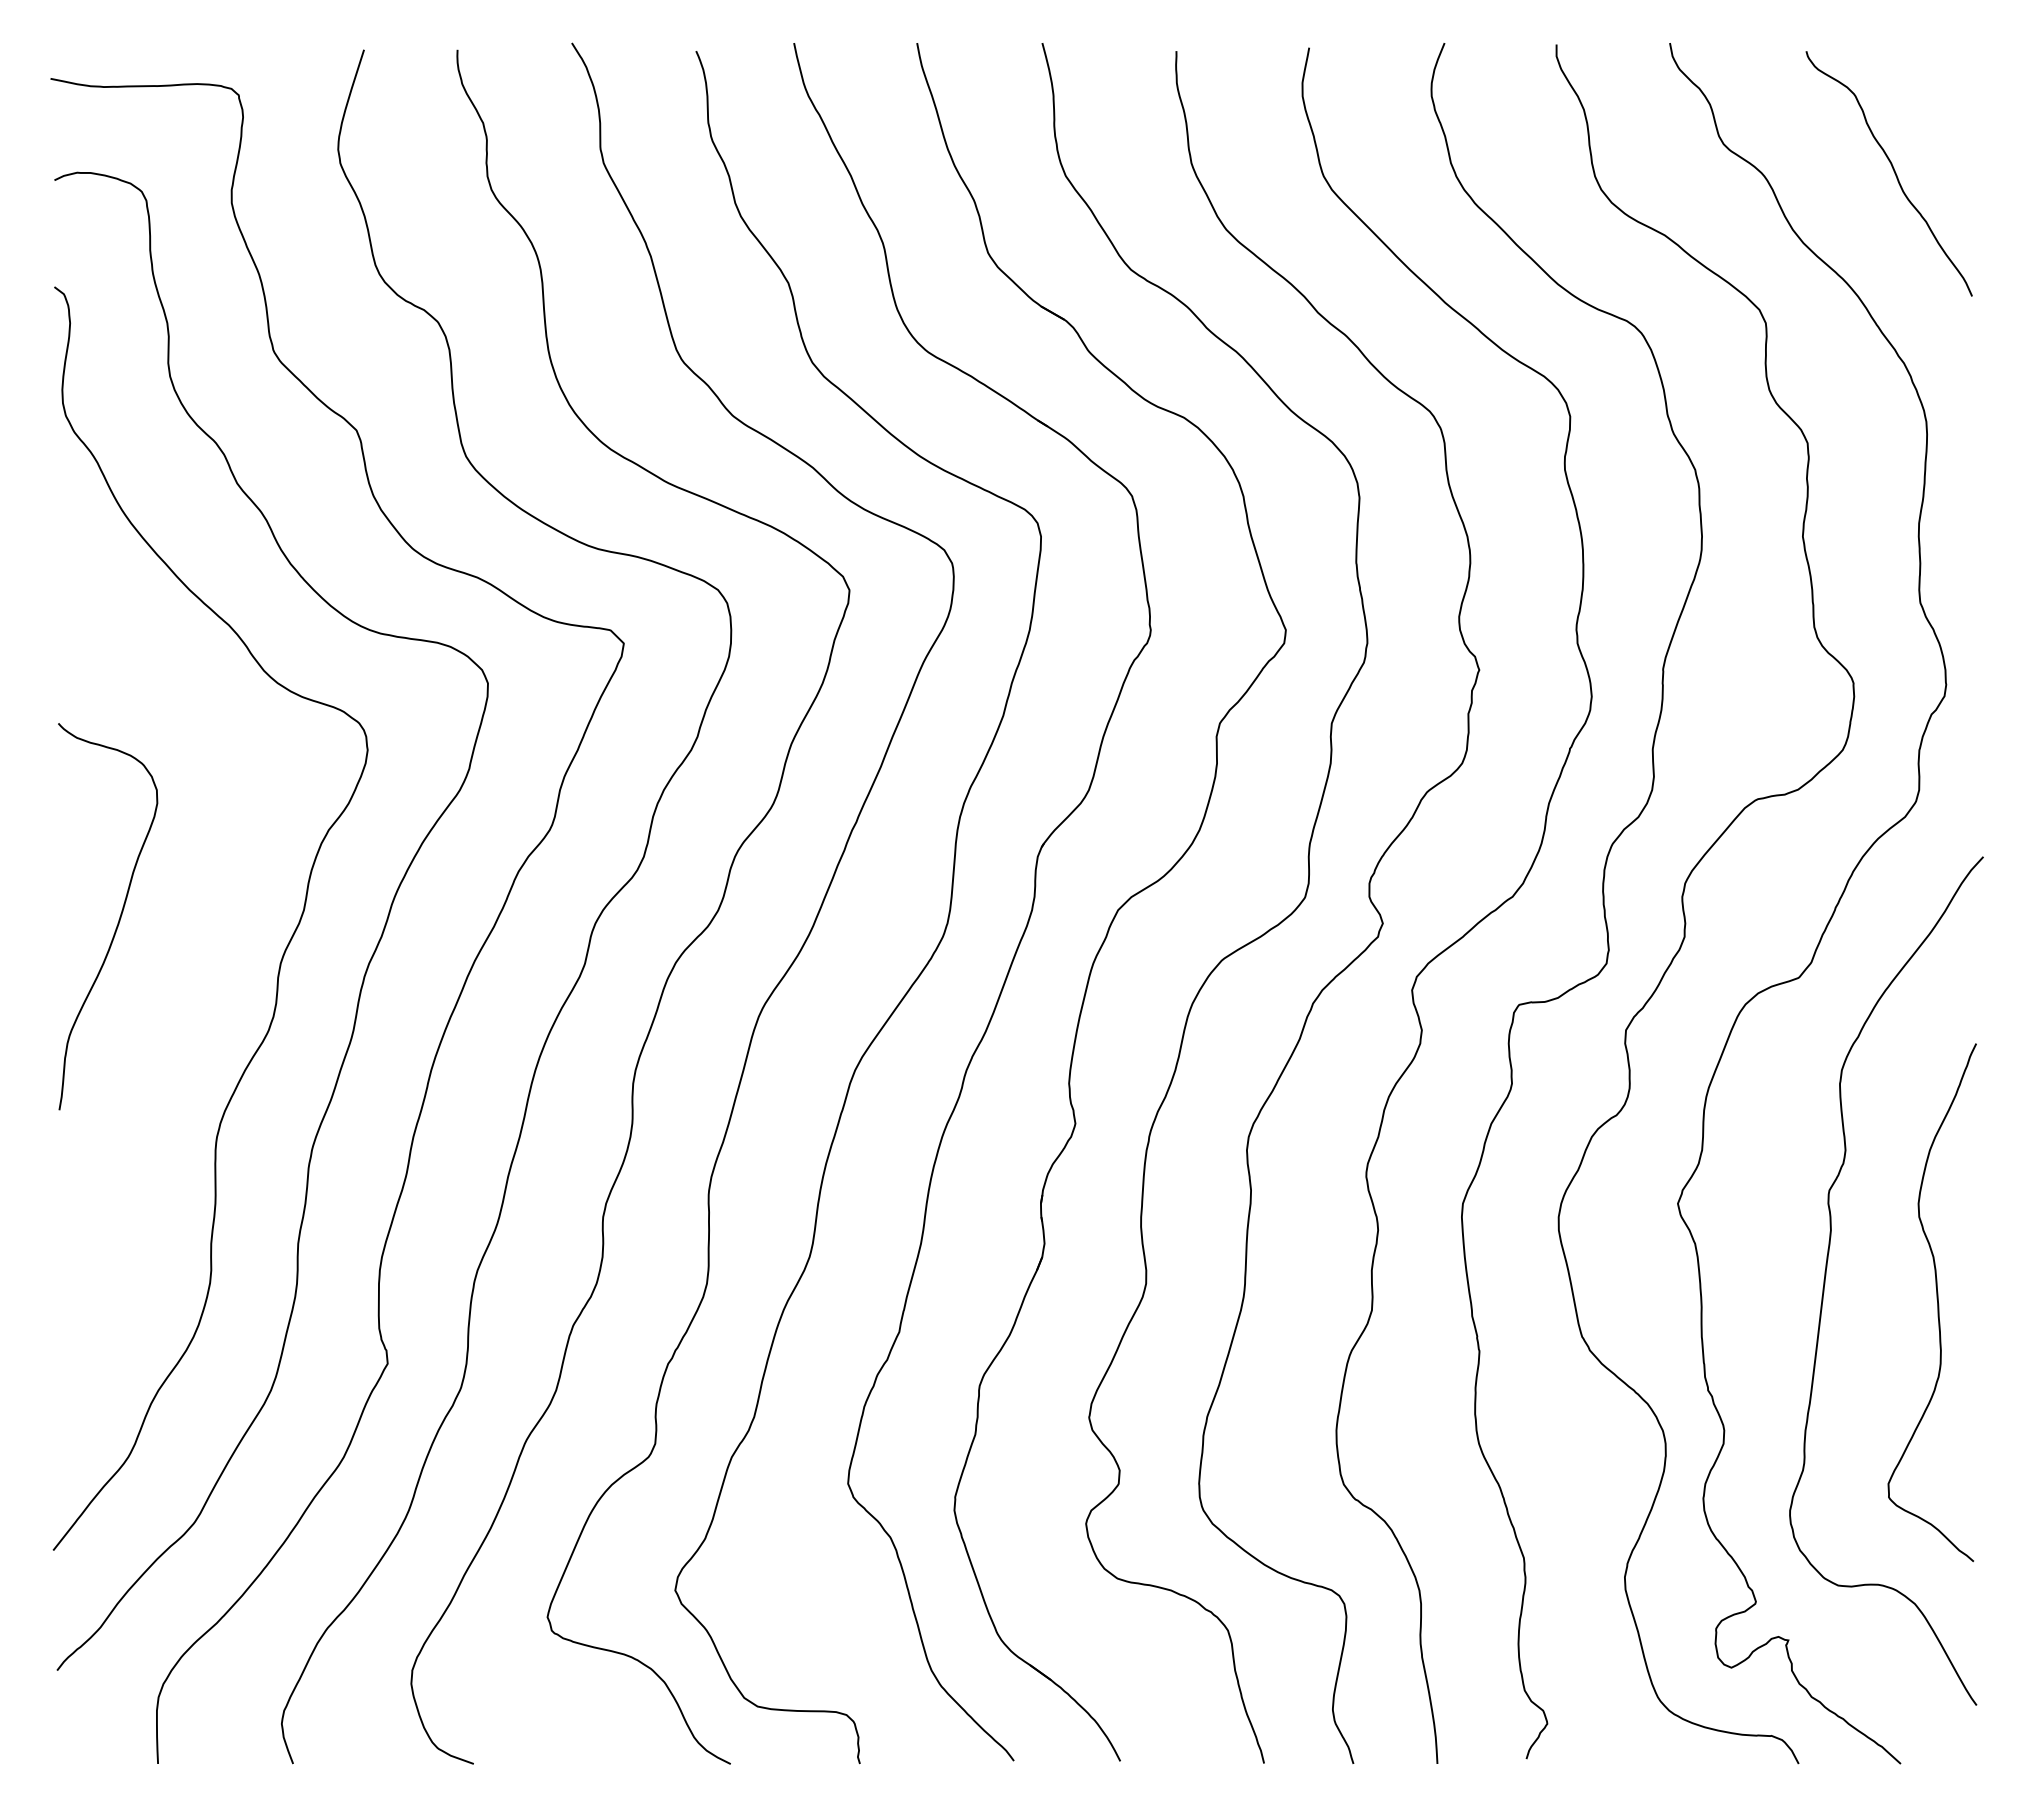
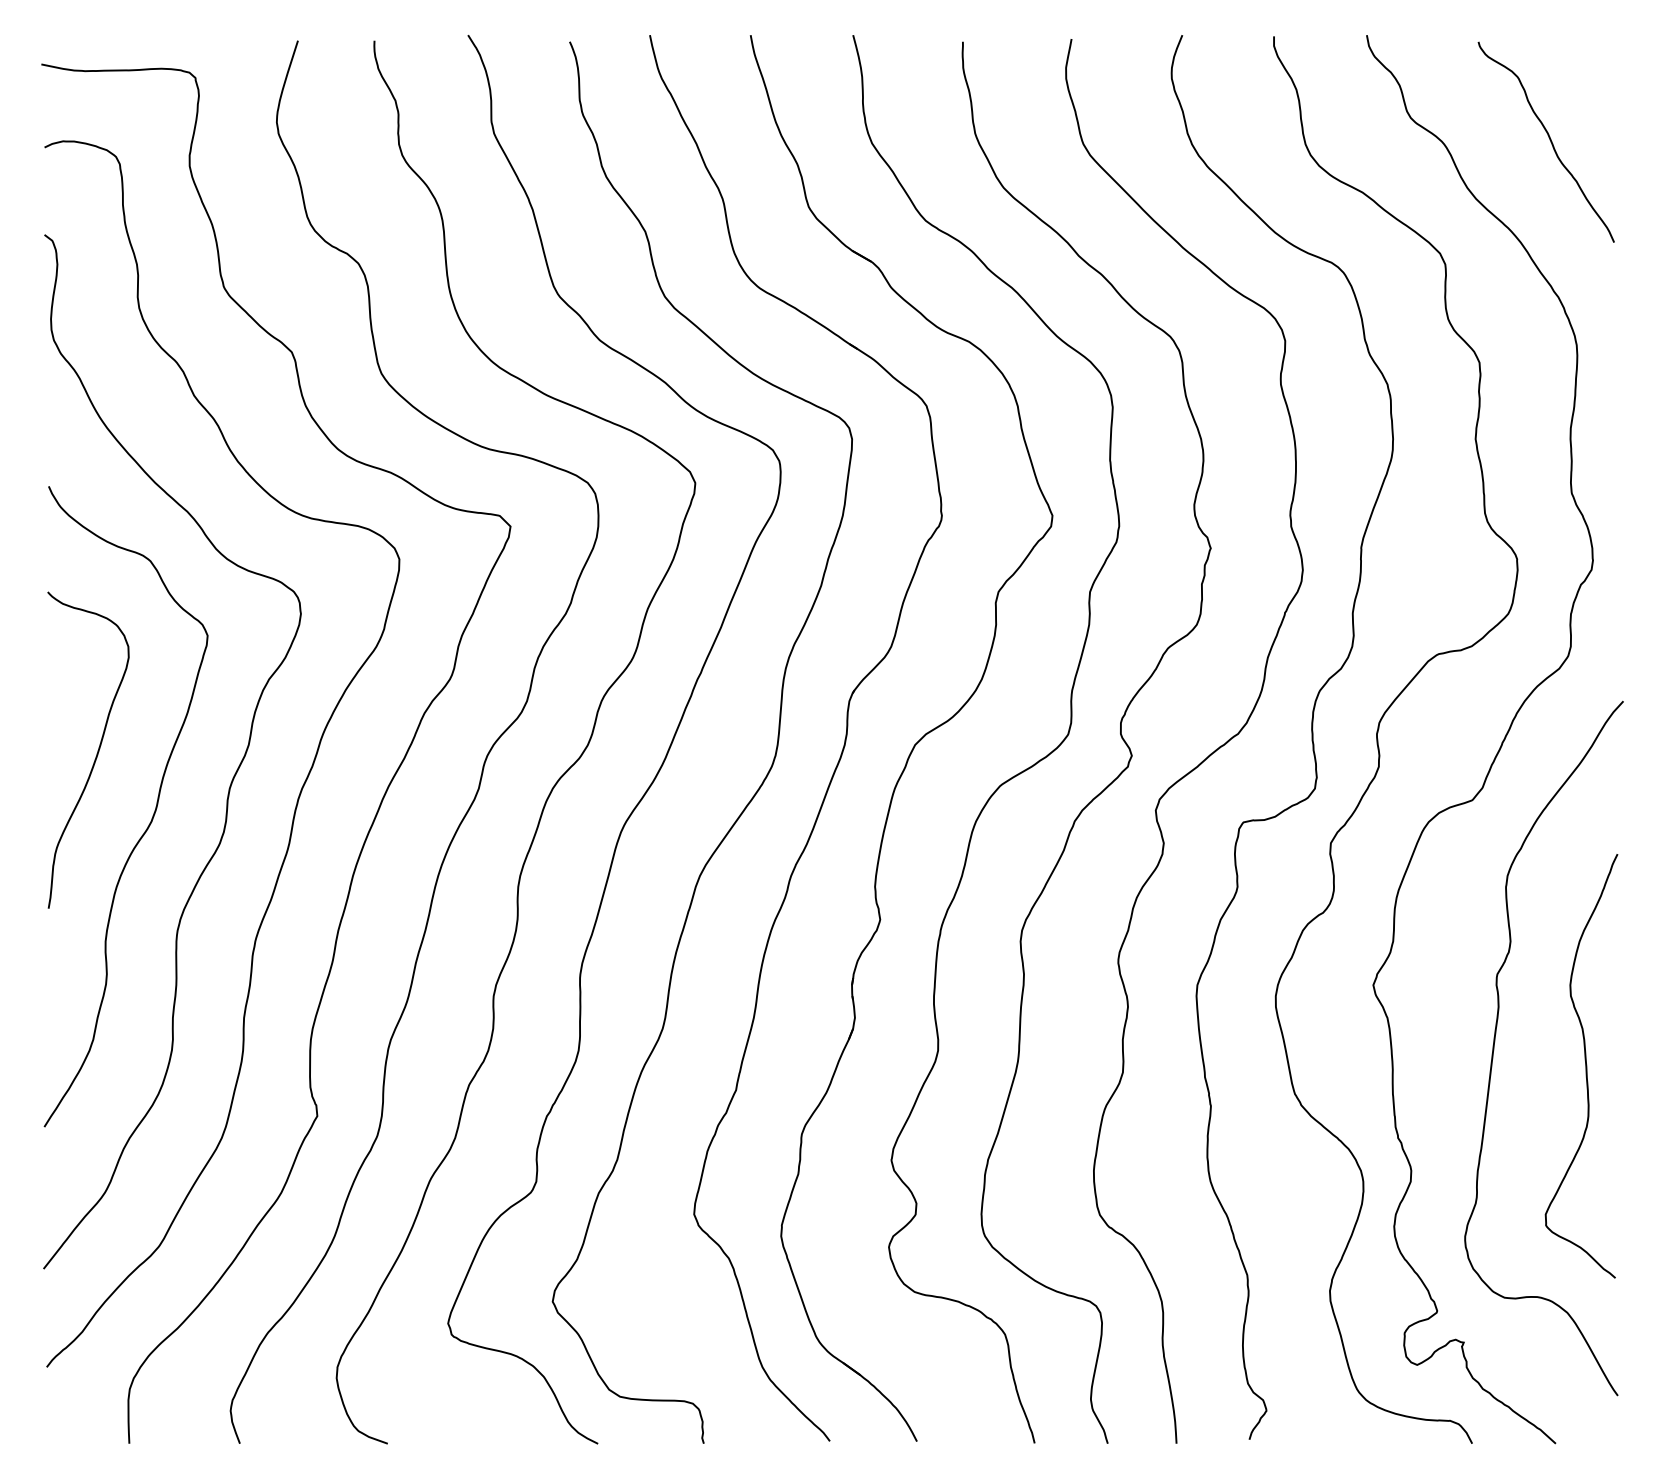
curve: (186, 996) -> (152, 815), added

